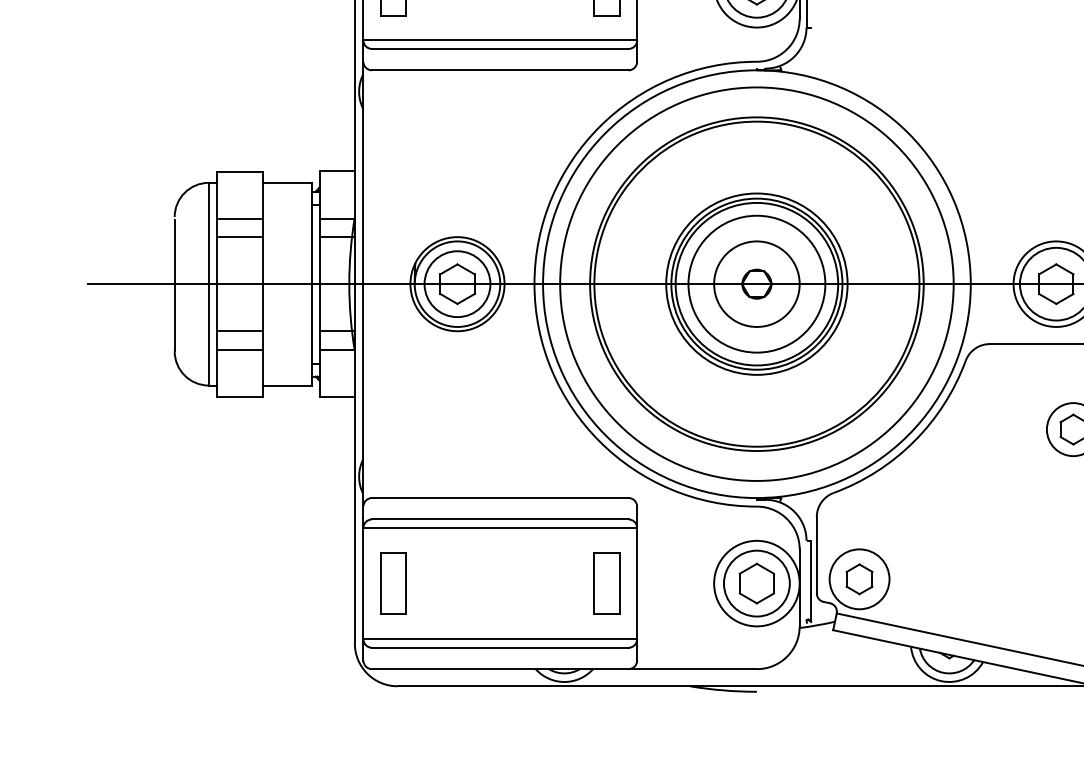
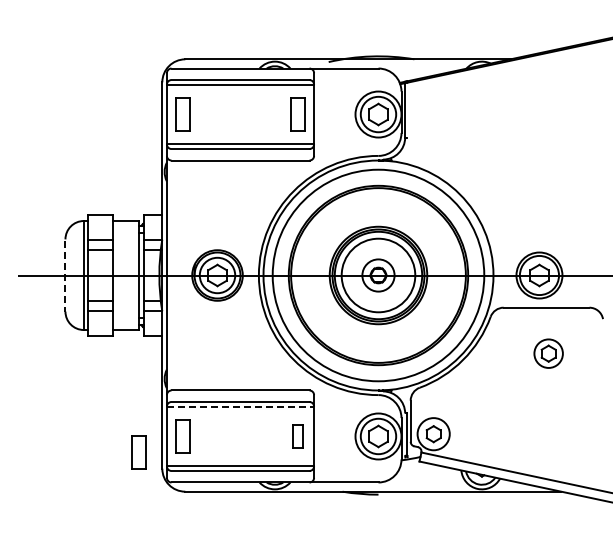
circle: (756, 284) -> (378, 275), size x0.7
line: (174, 286) -> (65, 276), solid -> dashed
line: (500, 527) -> (240, 406), solid -> dashed
part: (606, 583) -> (297, 436), size x0.7
part: (310, 613) -> (138, 452), added

